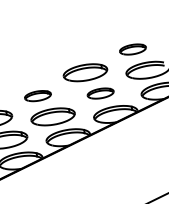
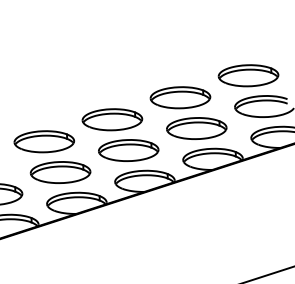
part: (132, 49) -> (248, 75), size x1.67
part: (100, 93) -> (196, 128), size x1.67
part: (37, 95) -> (112, 119), size x1.67

